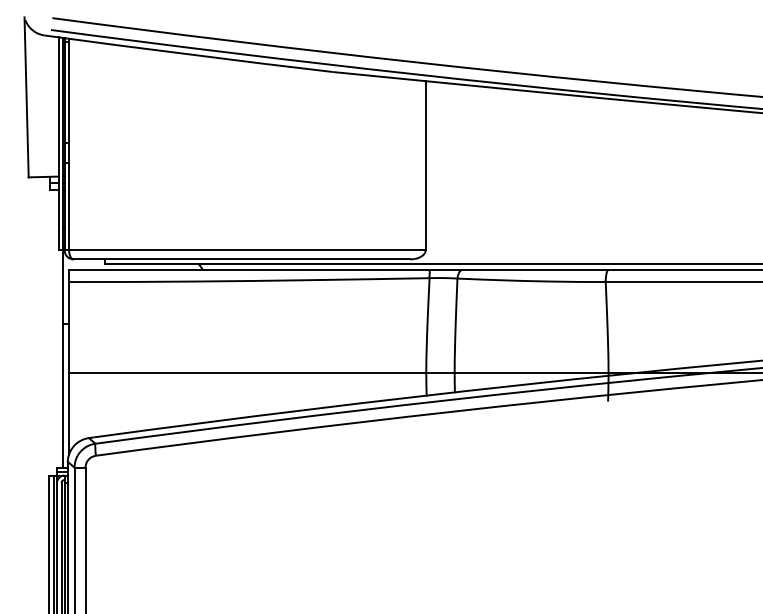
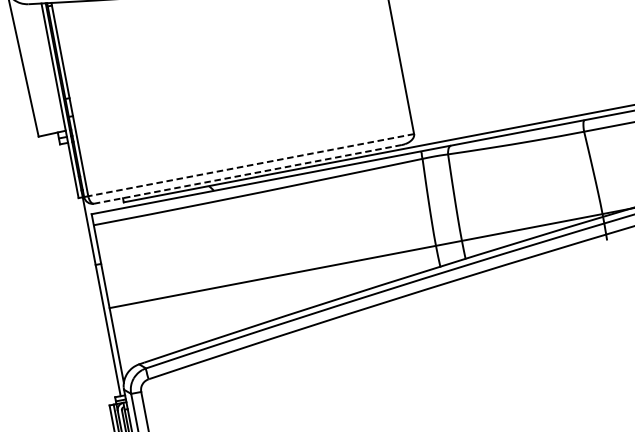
line: (246, 250) -> (250, 165), solid -> dashed
line: (241, 259) -> (247, 174), solid -> dashed

